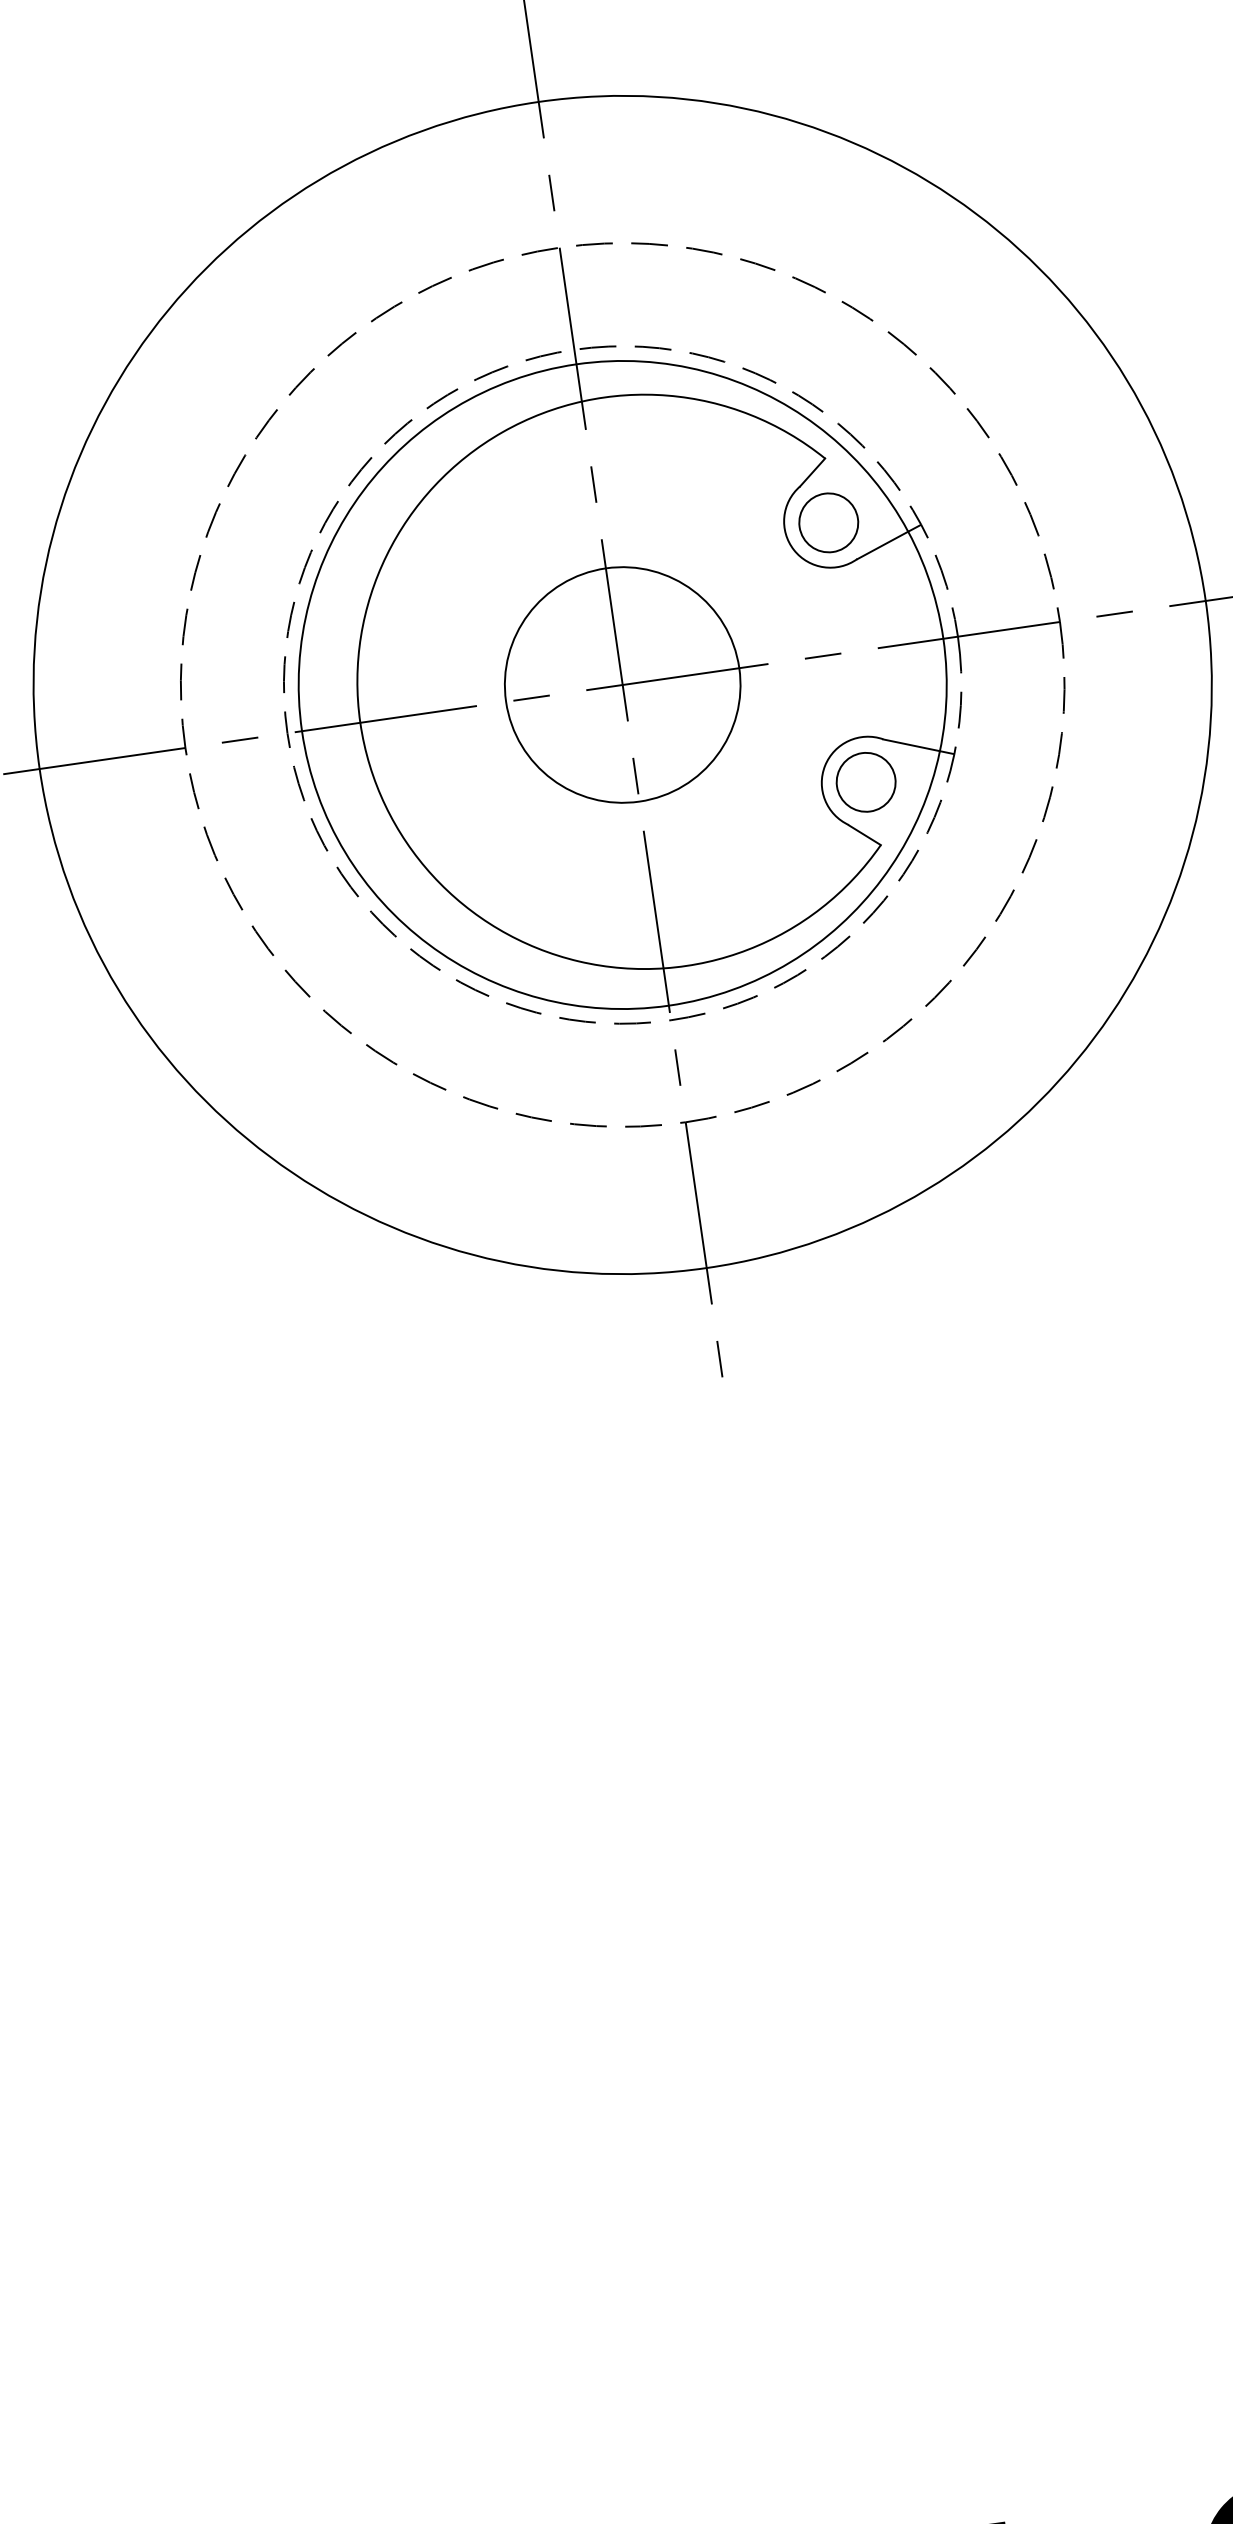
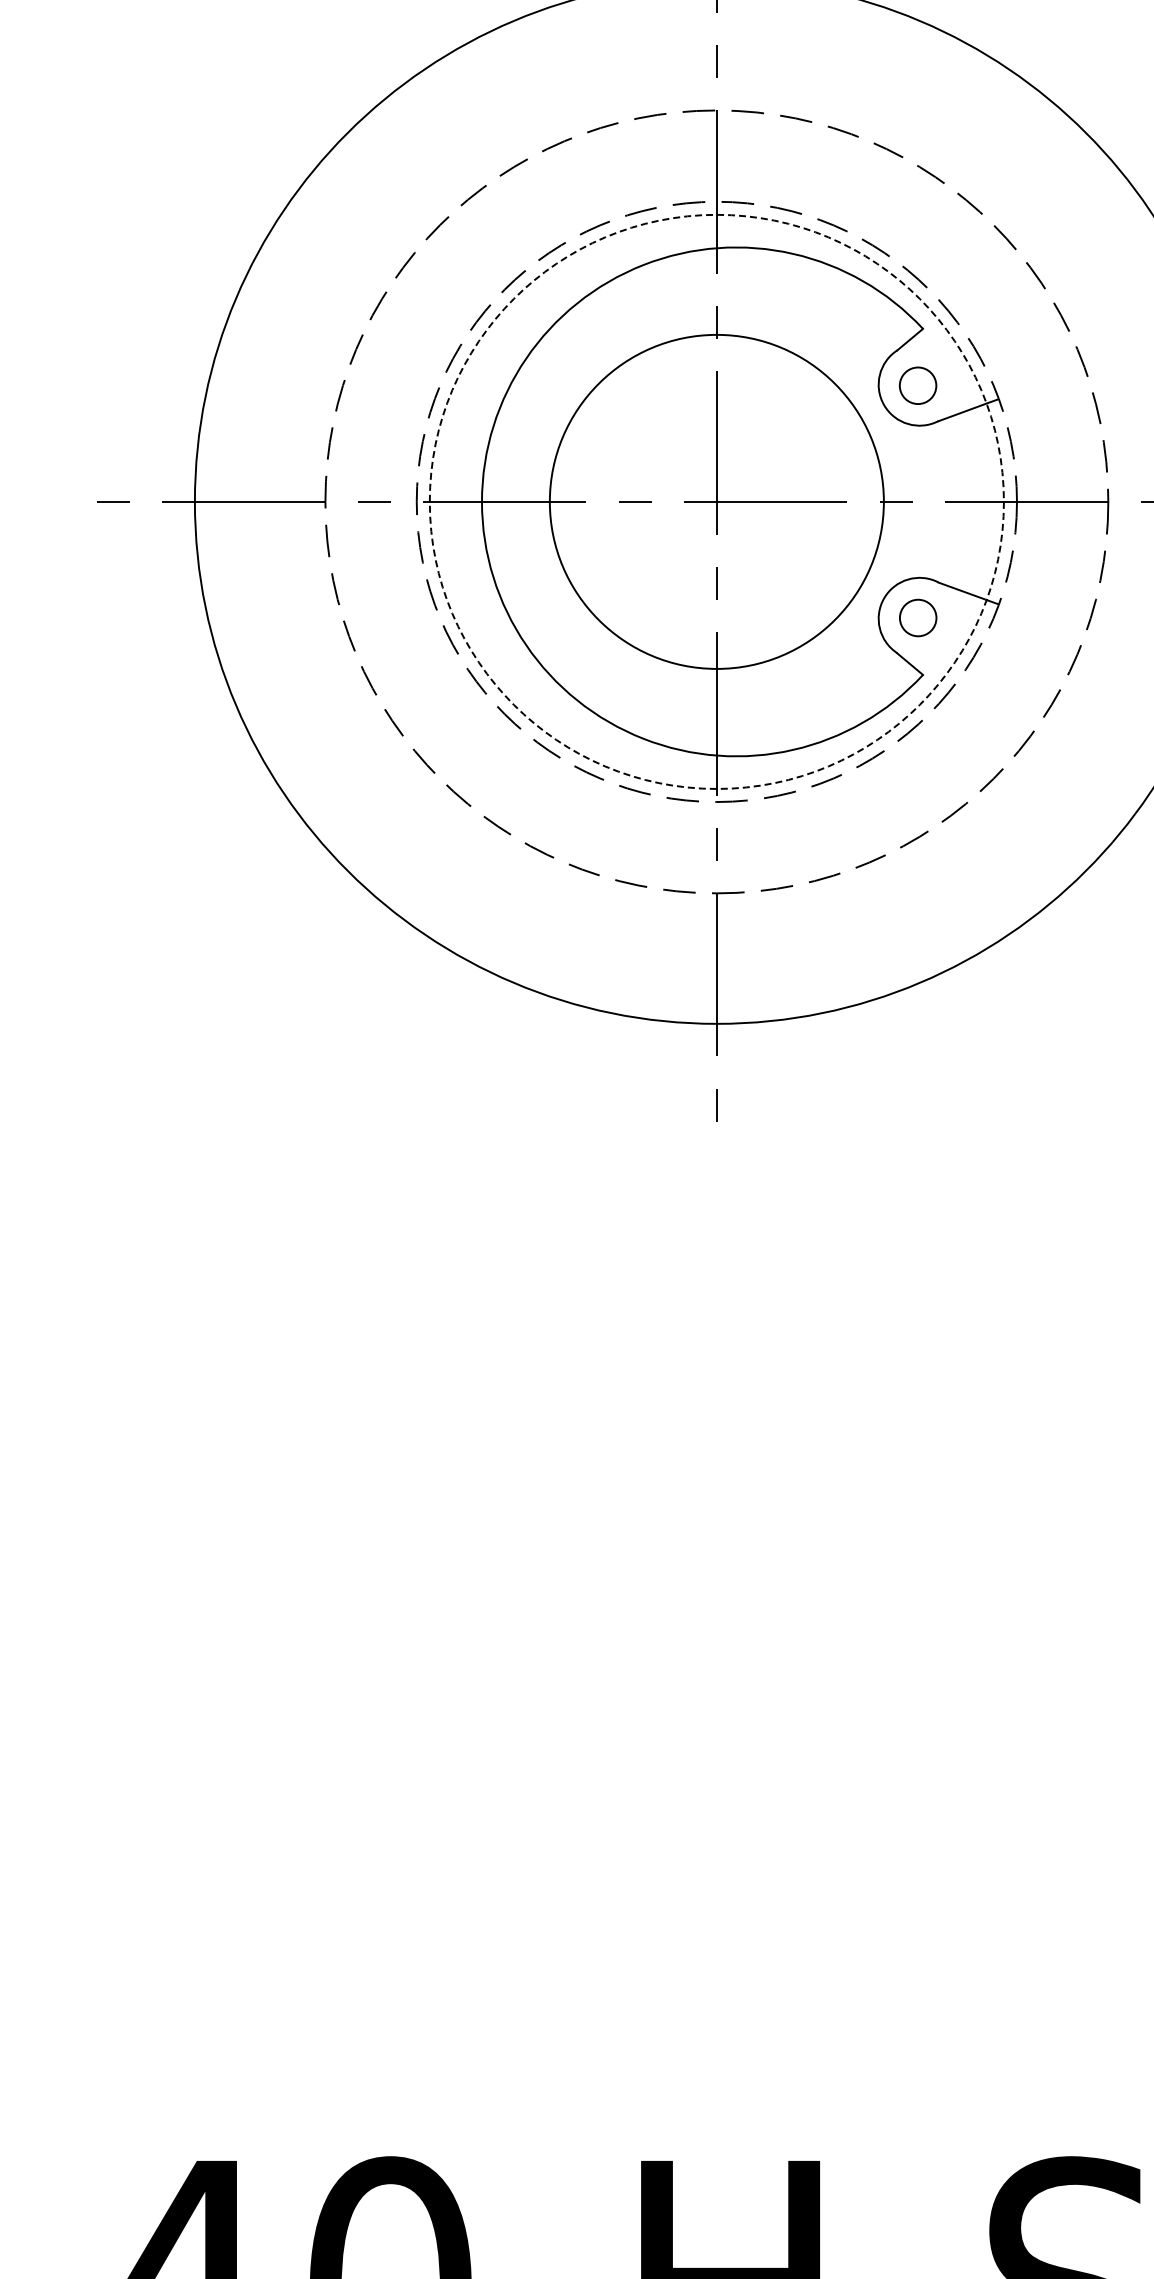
circle: (828, 522) -> (917, 385), size x0.7
circle: (622, 684) -> (716, 501), size x1.6
circle: (622, 684) -> (716, 501), solid -> dashed
circle: (866, 781) -> (918, 617), size x0.7

